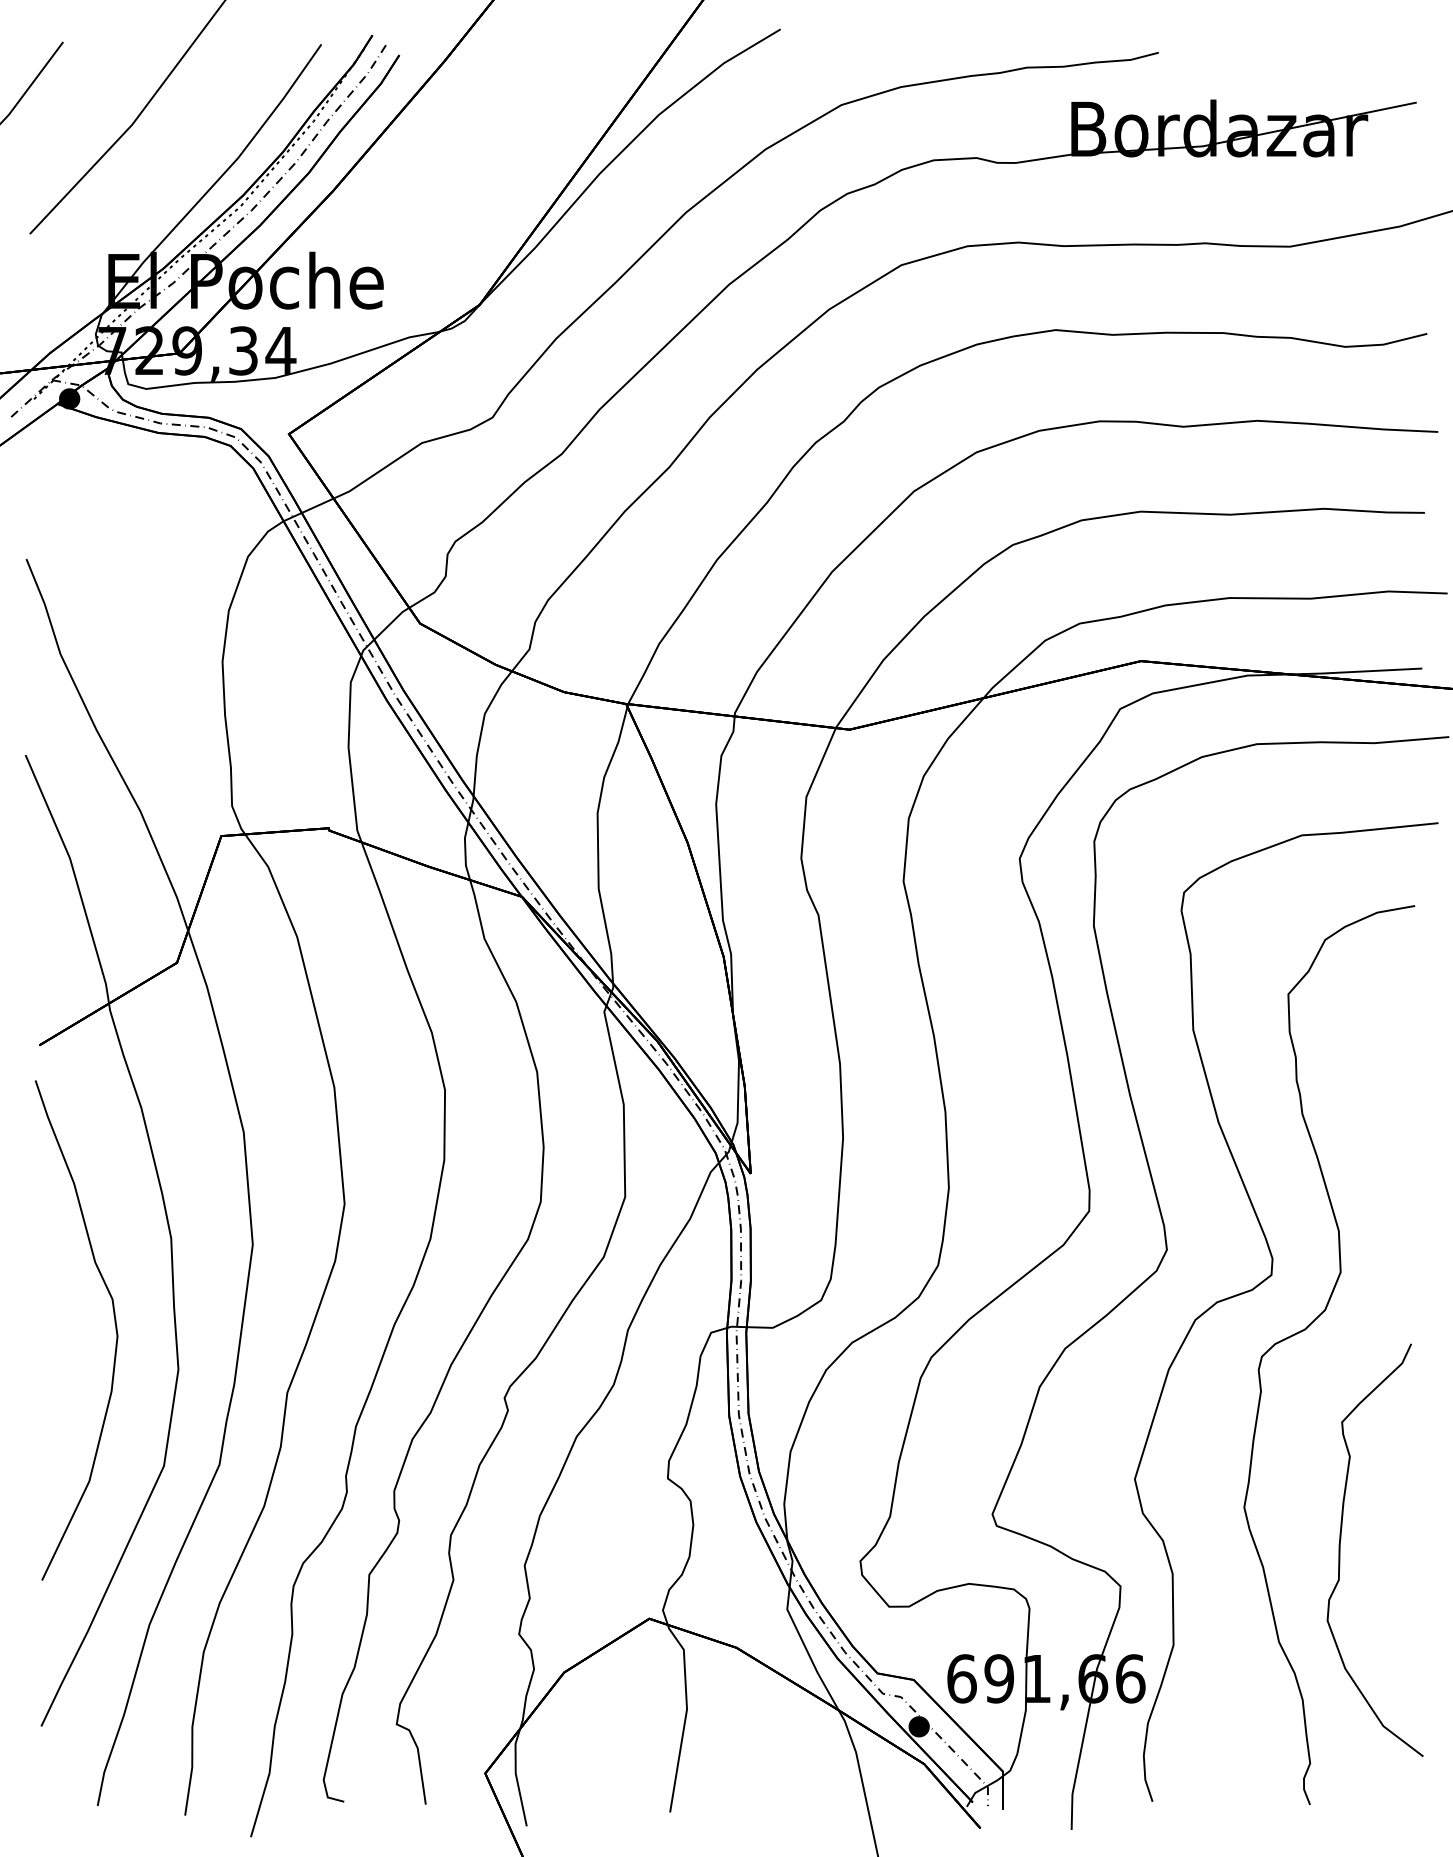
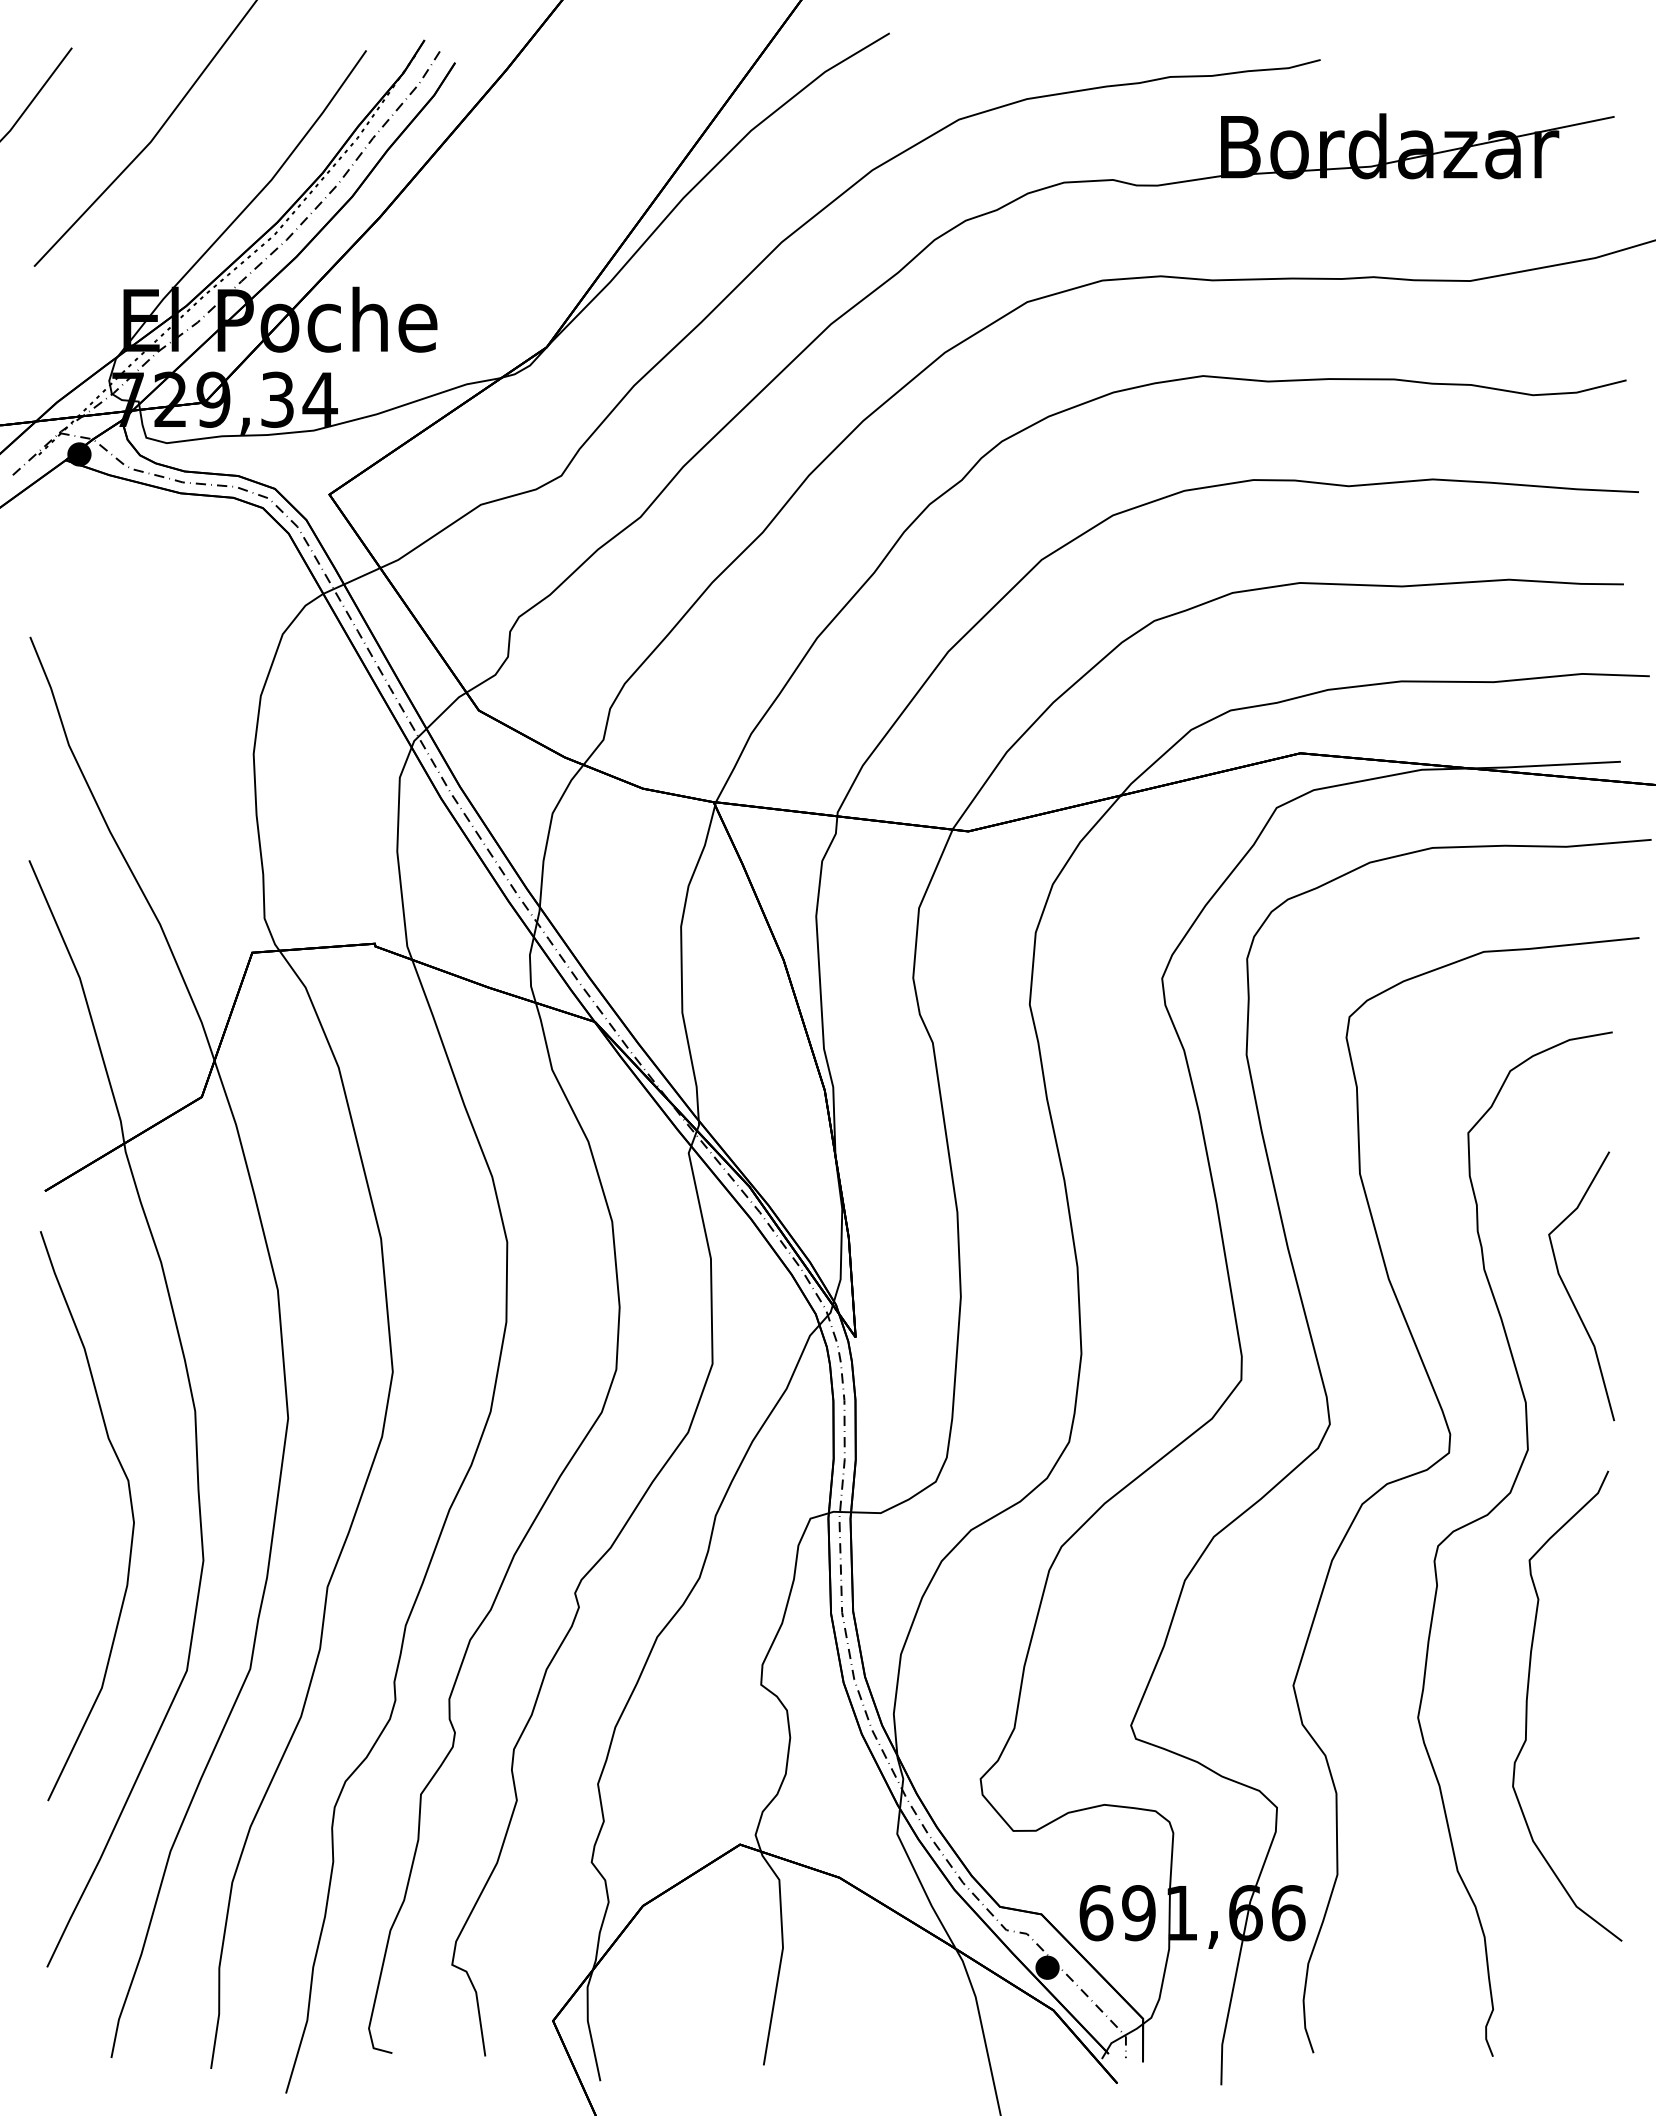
curve: (1376, 1133) -> (1568, 1291), added
curve: (1340, 1549) -> (1527, 1705), moved

